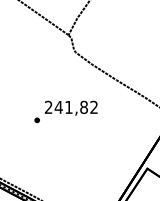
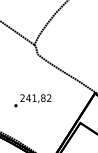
text: (65, 111) -> (32, 100), moved

